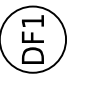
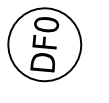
text: (32, 21) -> (46, 24), DF1 -> DF0

